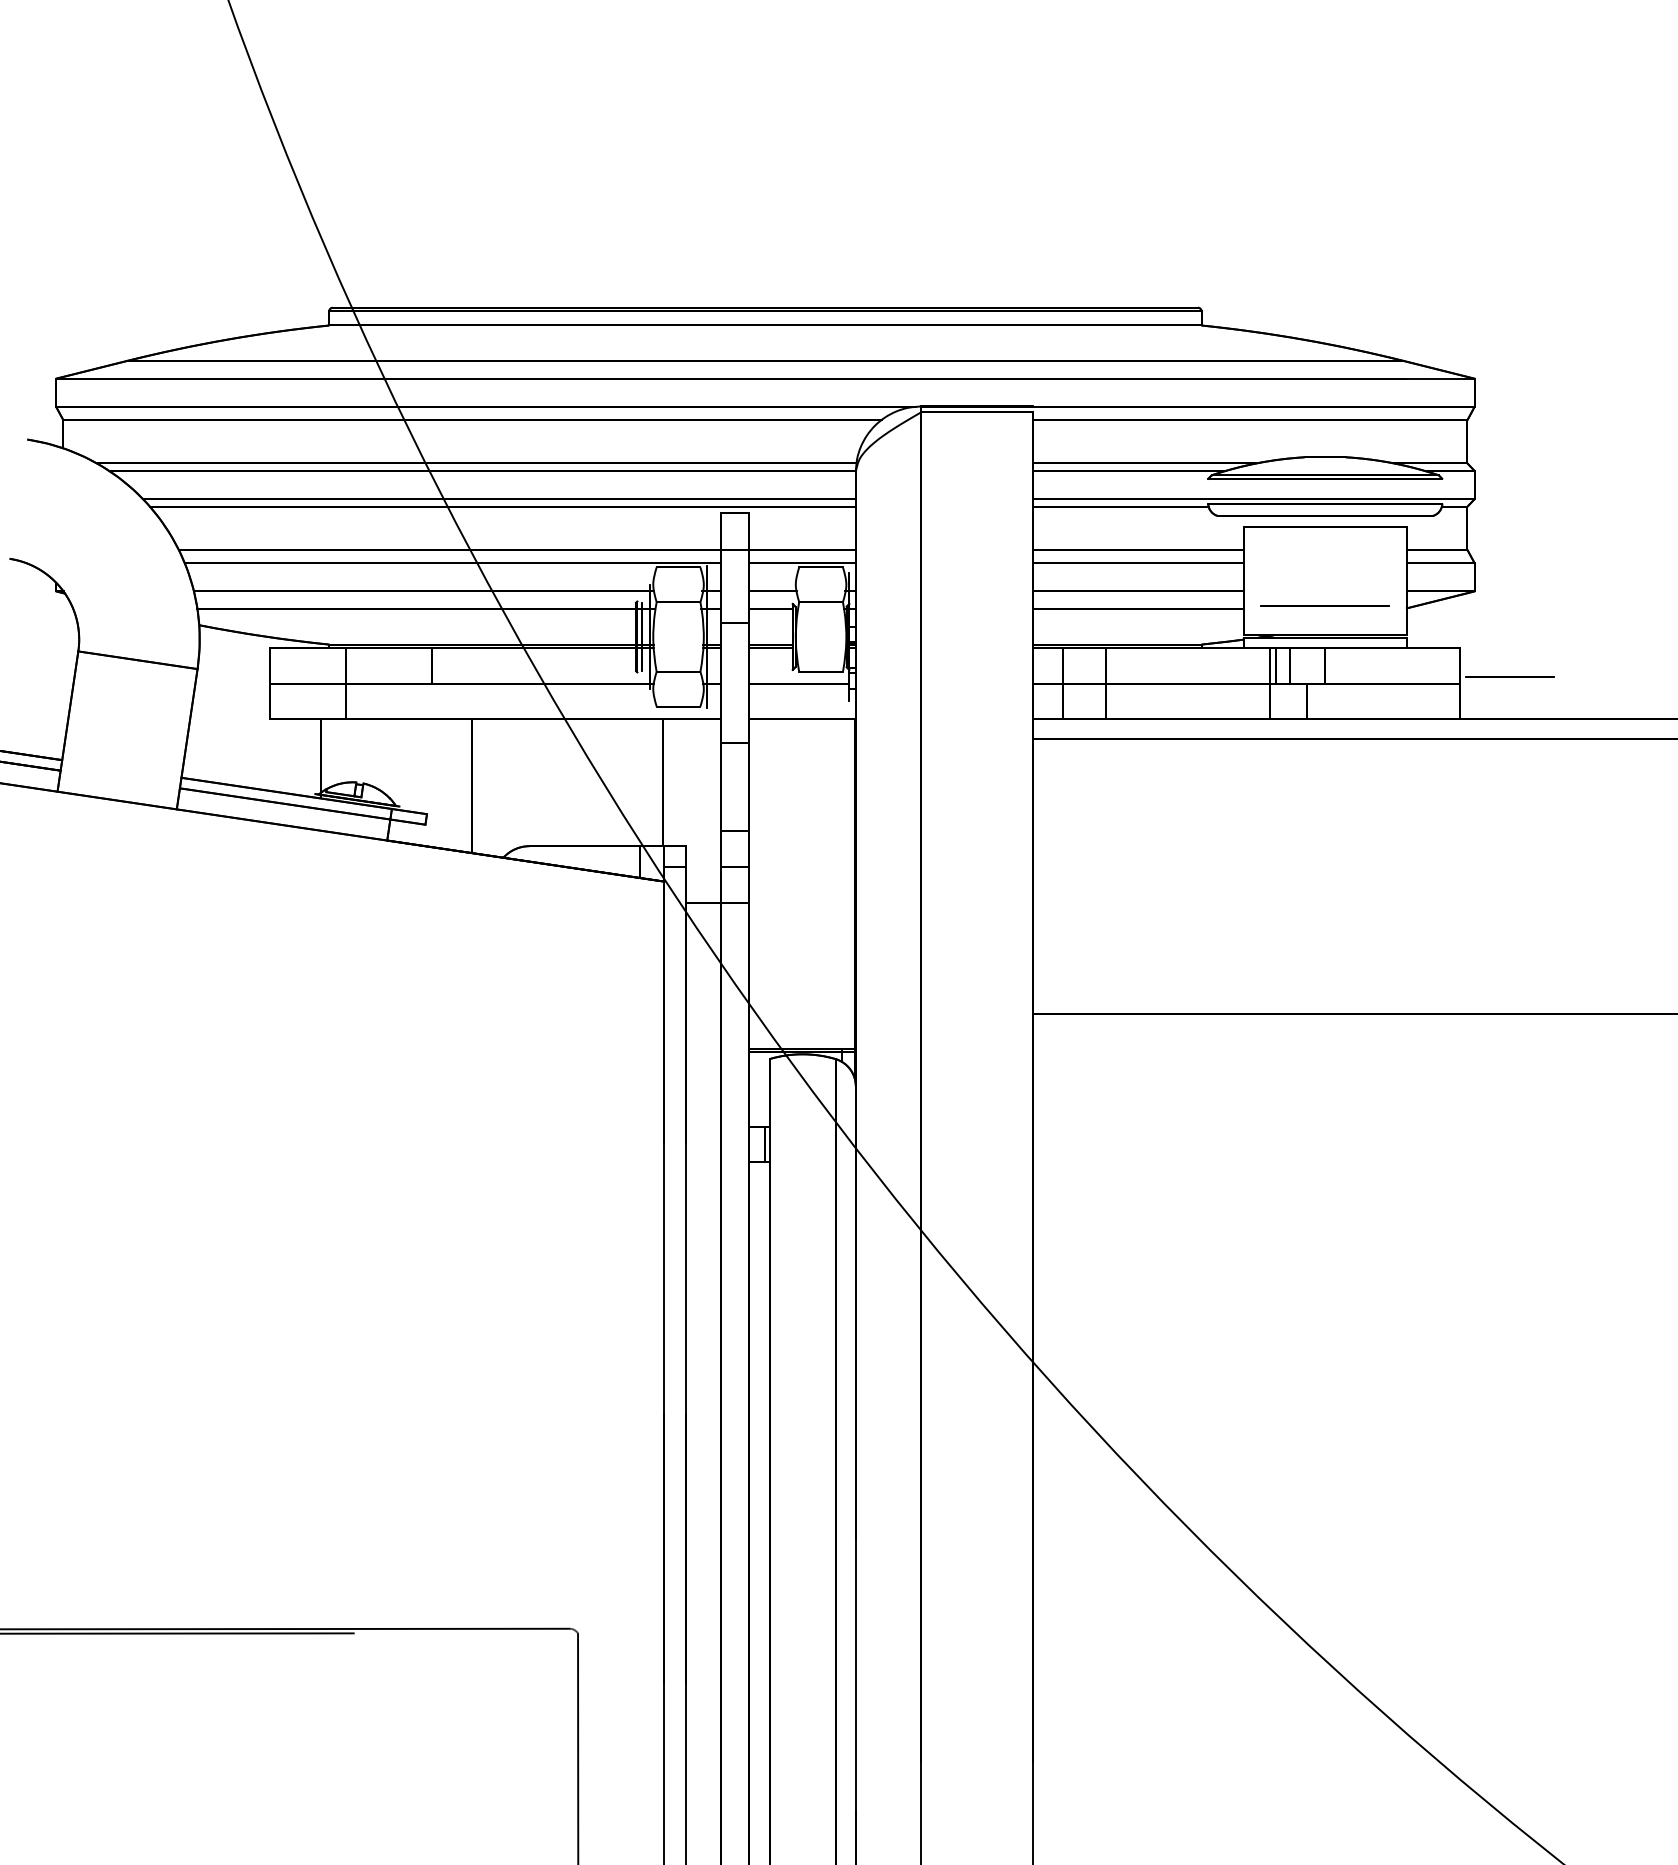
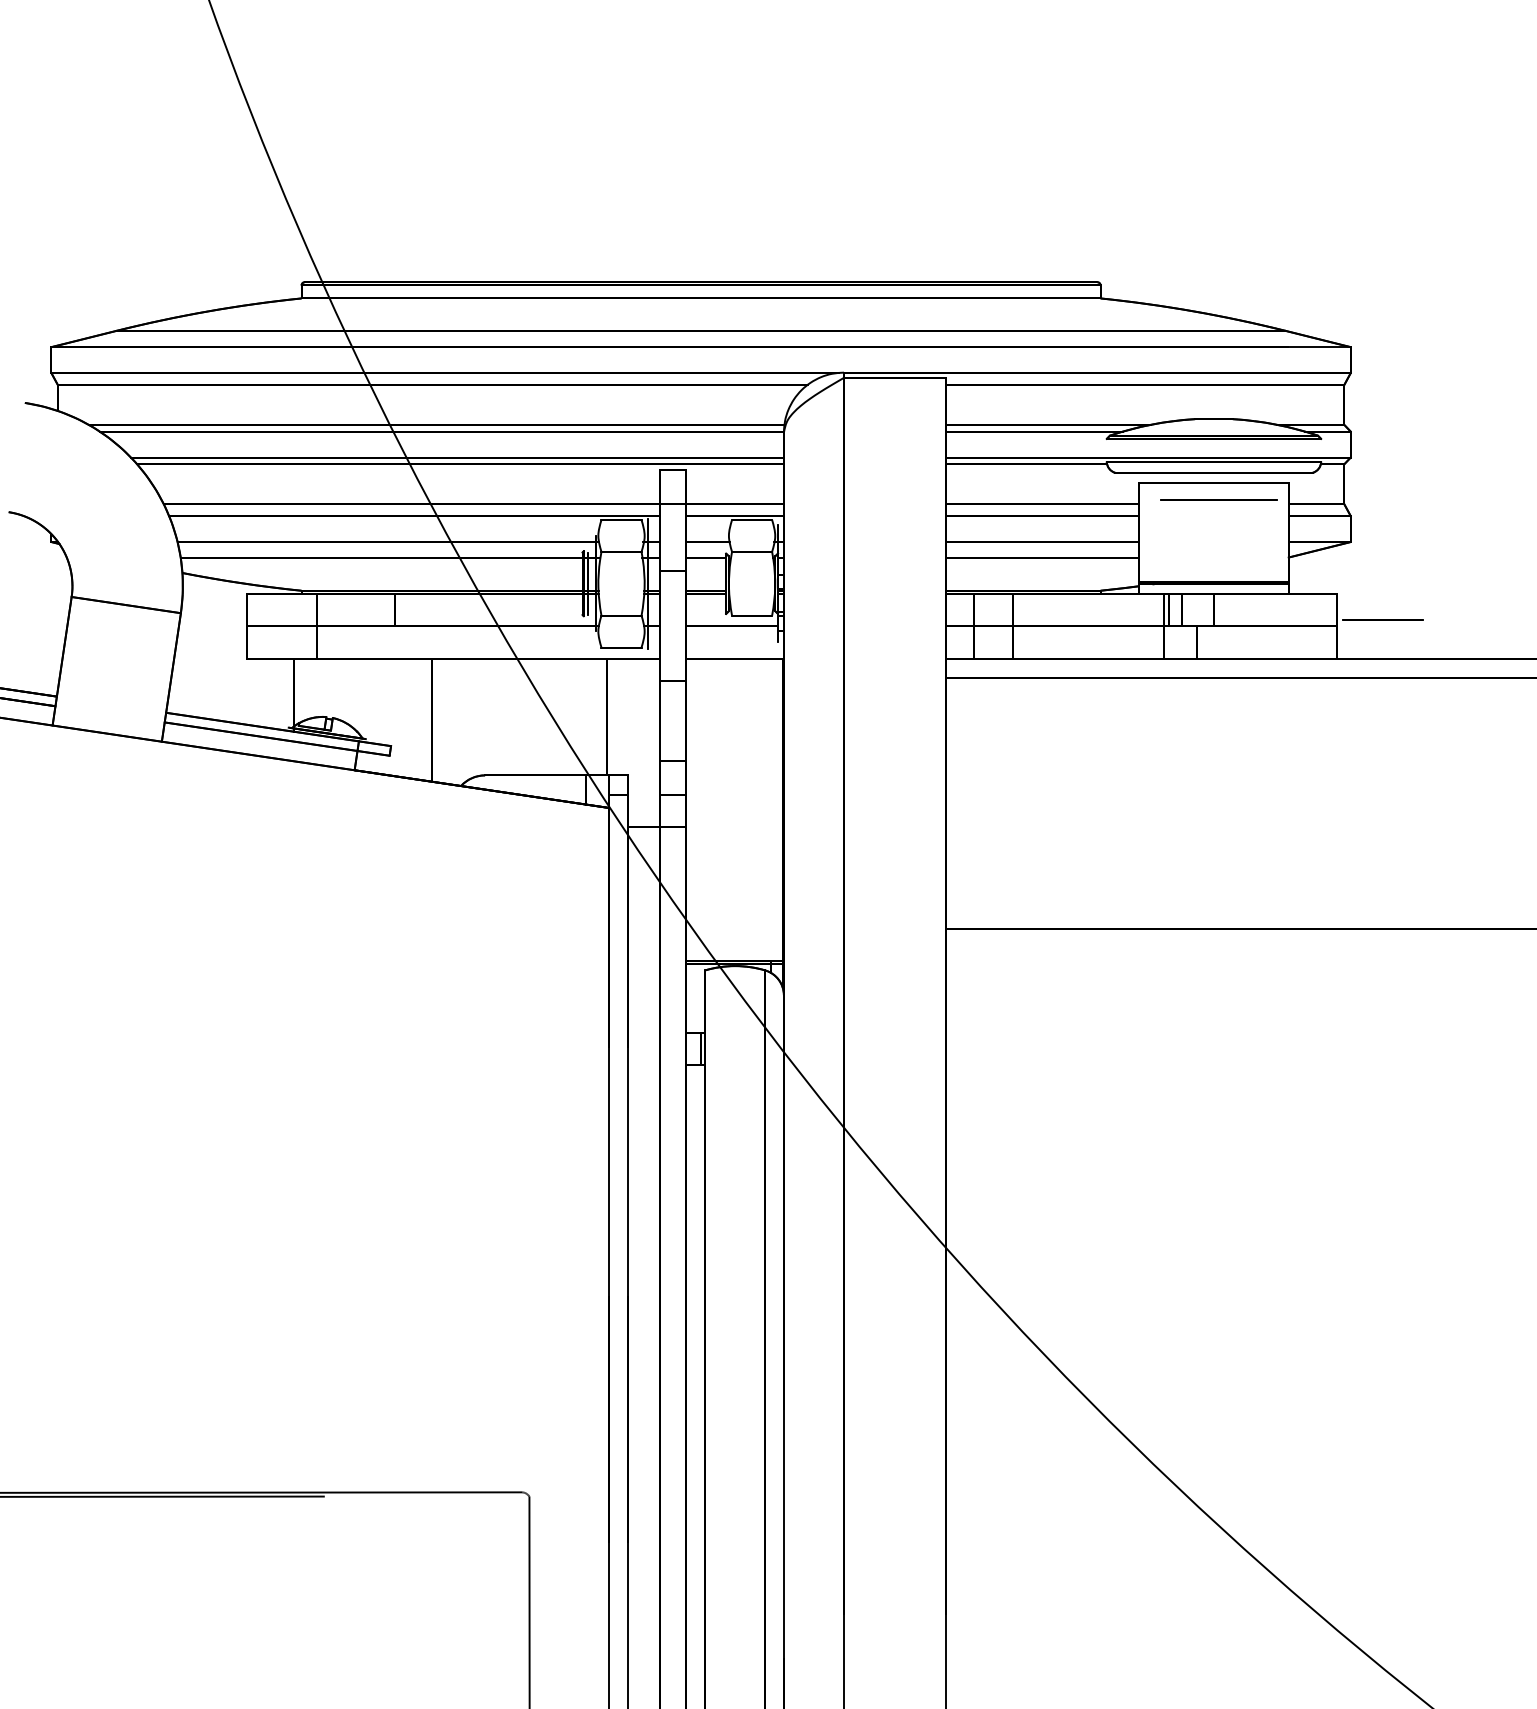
line: (1324, 605) -> (1218, 499), moved

